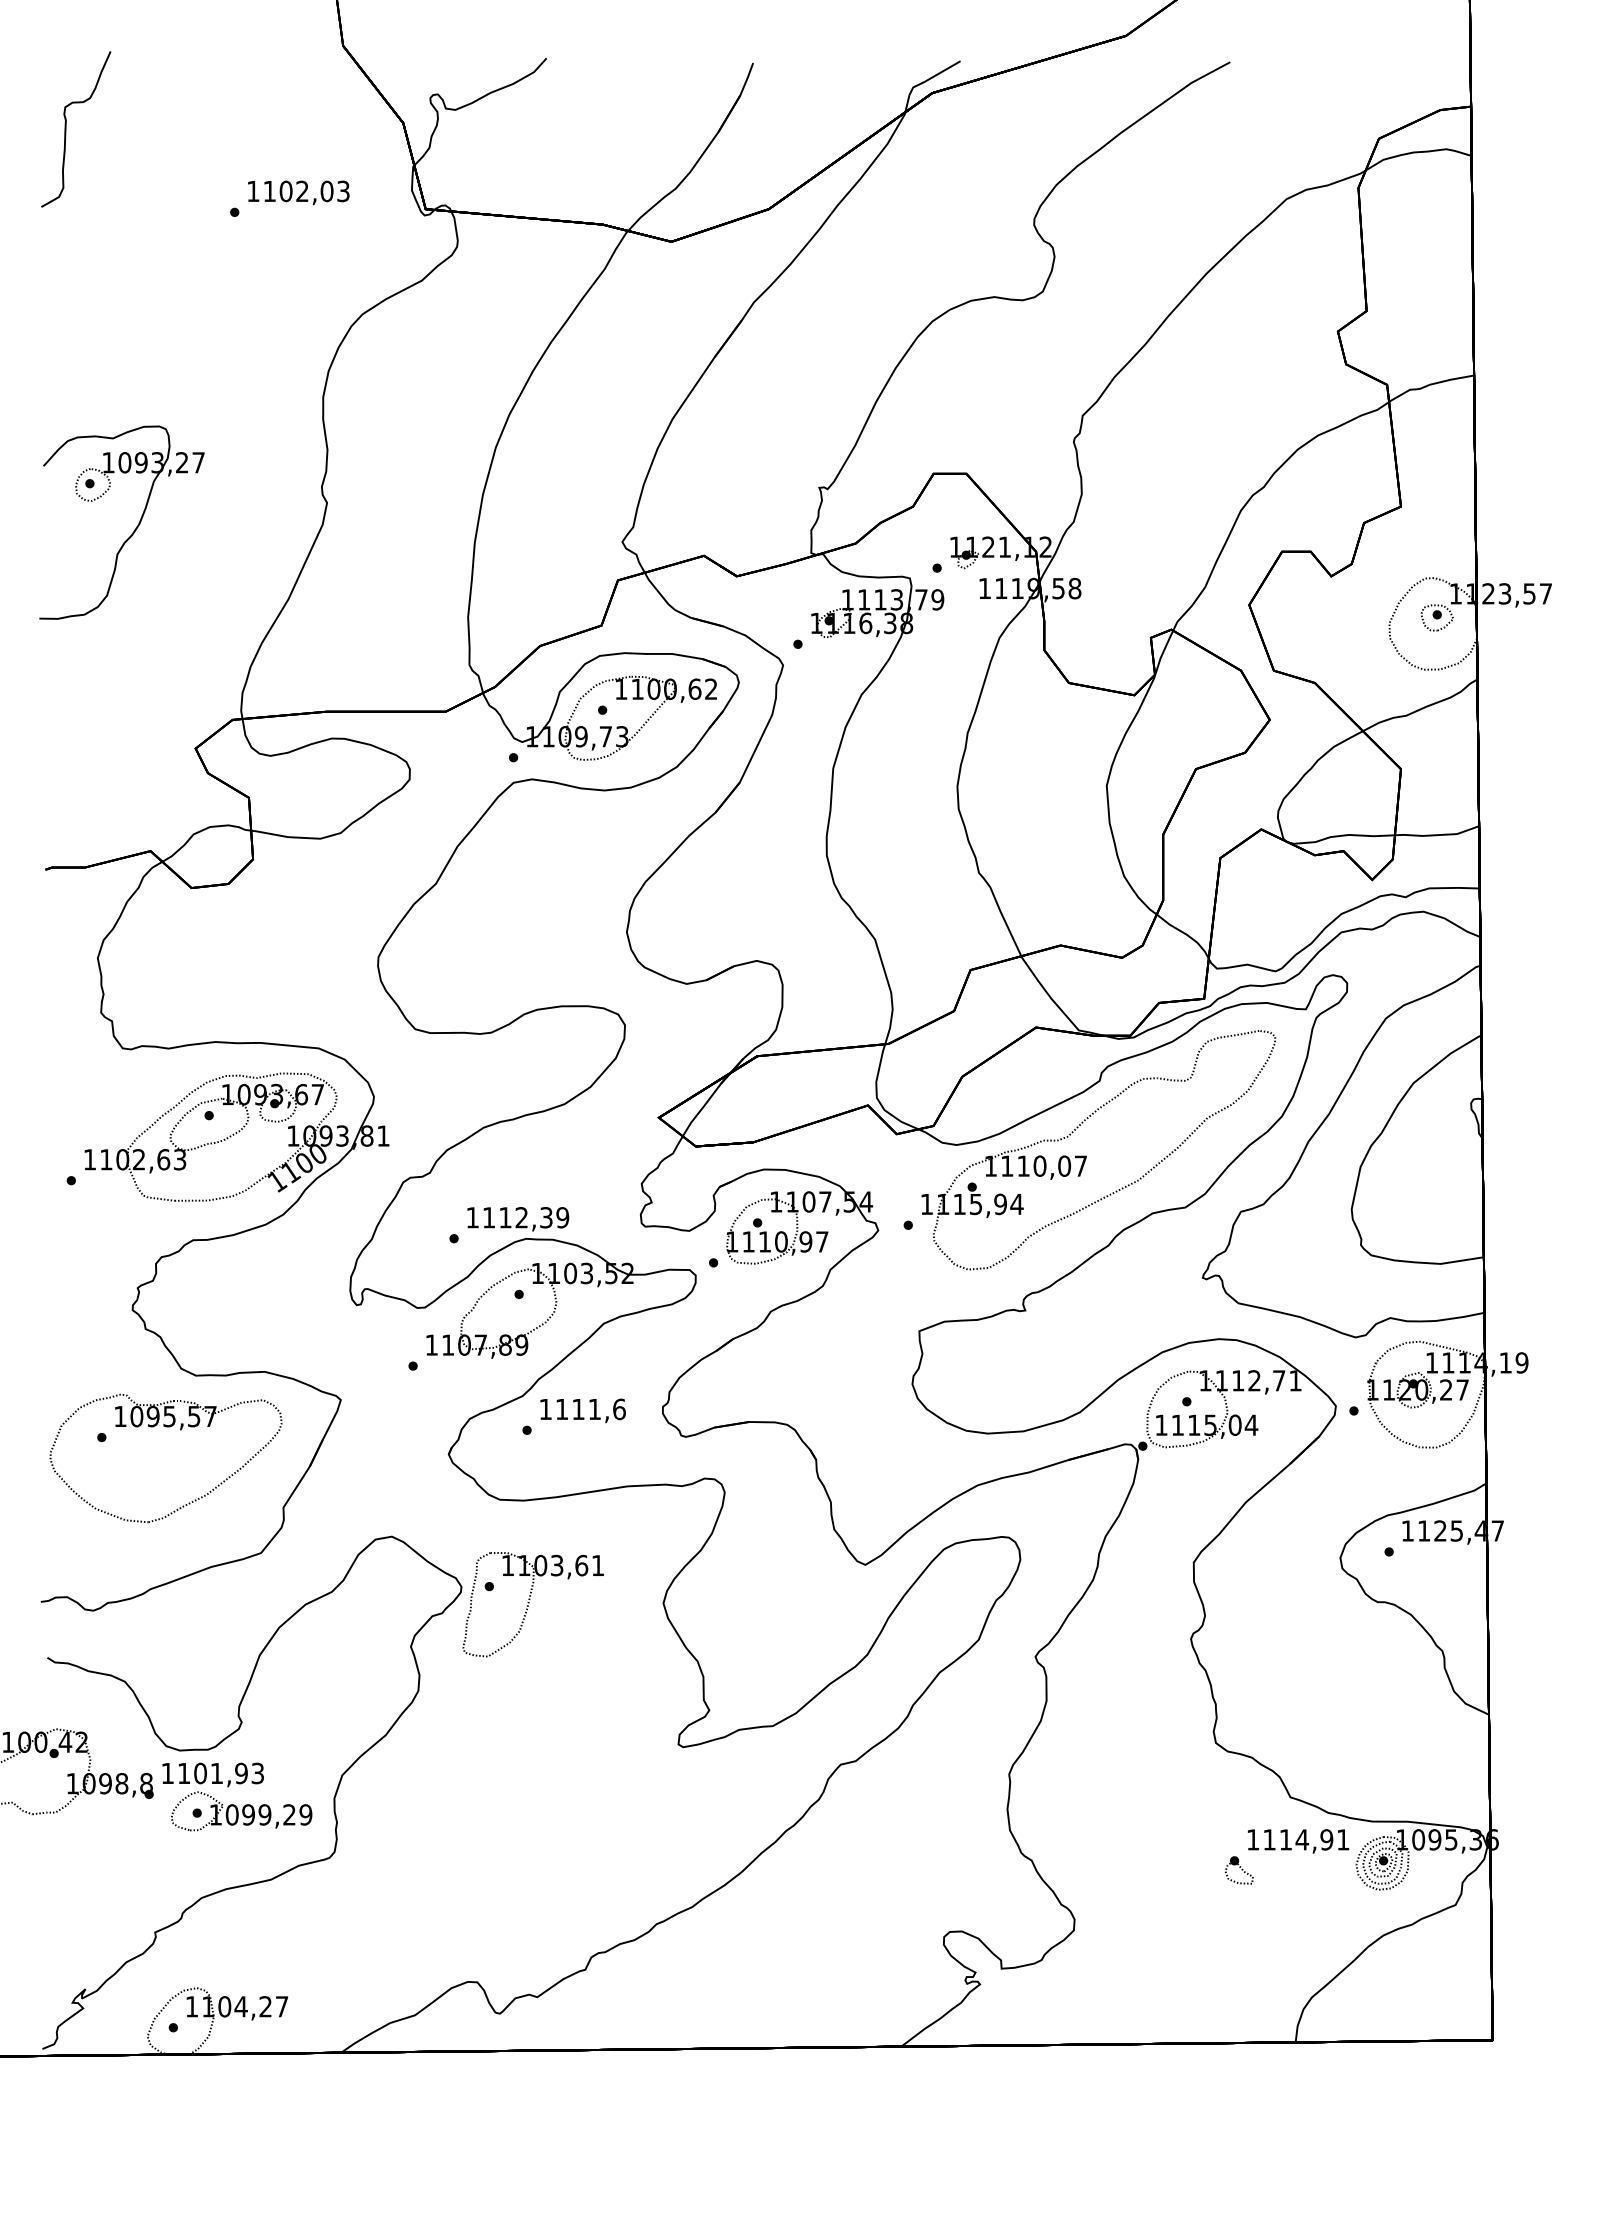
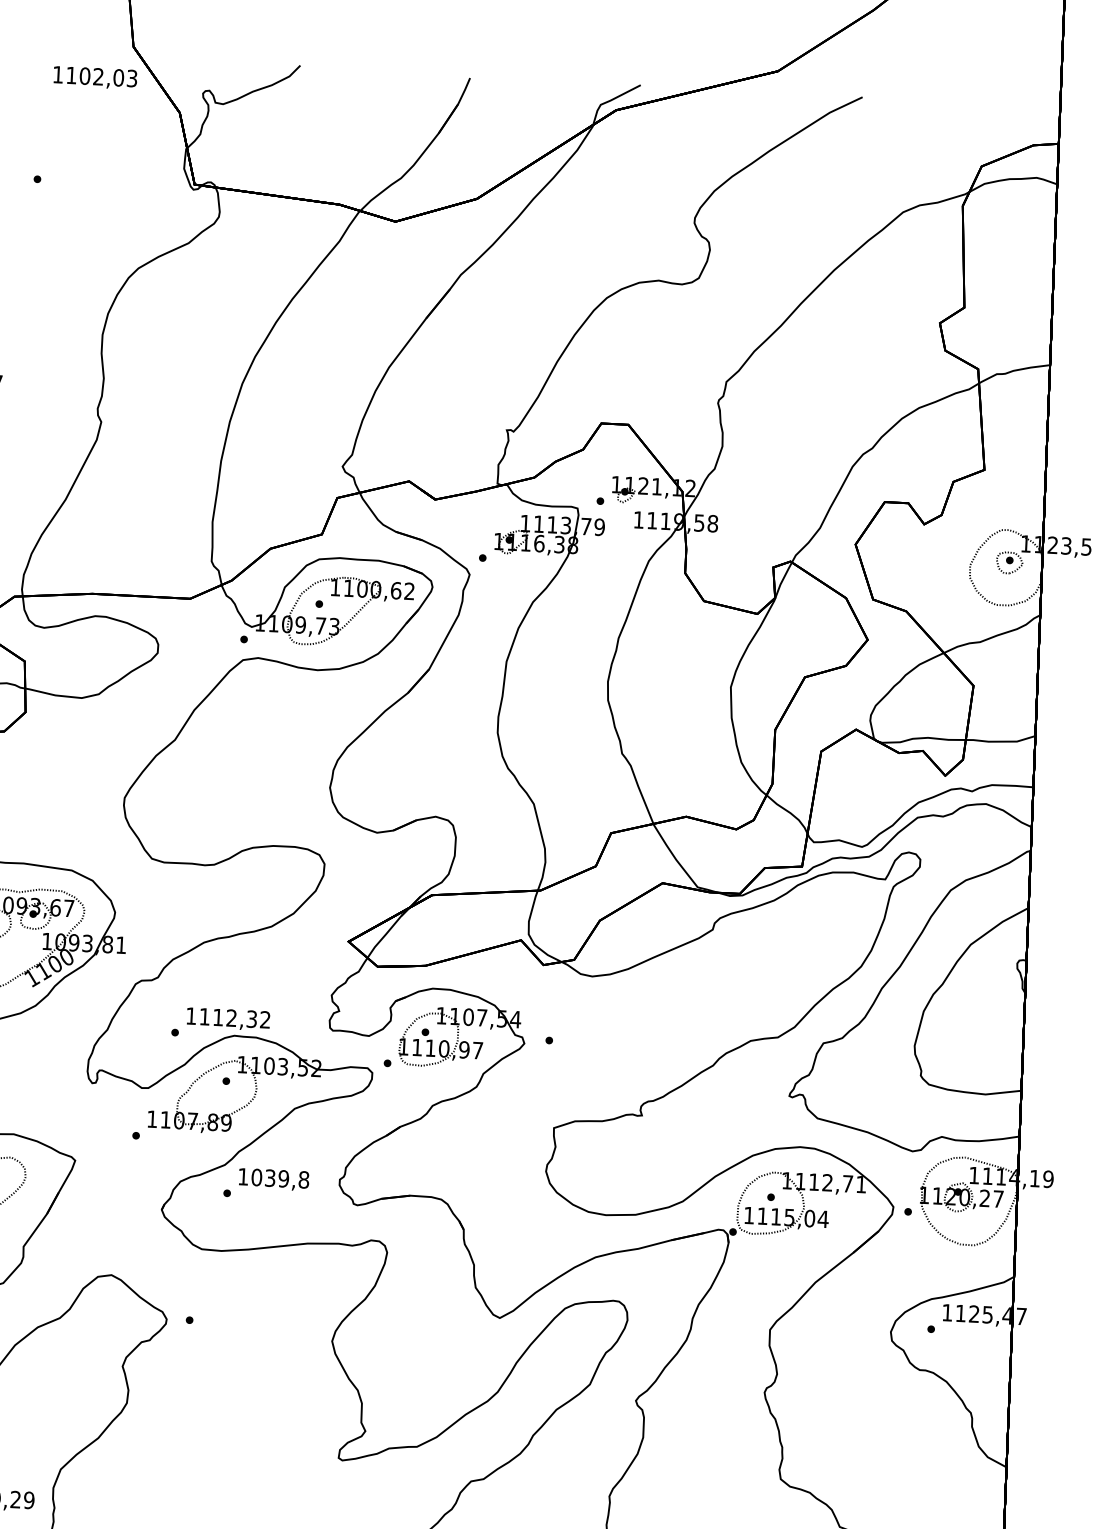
text: (298, 192) -> (95, 77), moved
part: (1086, 1155) -> (698, 990), removed
text: (562, 1217) -> (265, 1019), 1112,39 -> 1112,32
text: (590, 1409) -> (280, 1178), 1111,6 -> 1039,8
part: (532, 1604) -> (224, 1336), removed

